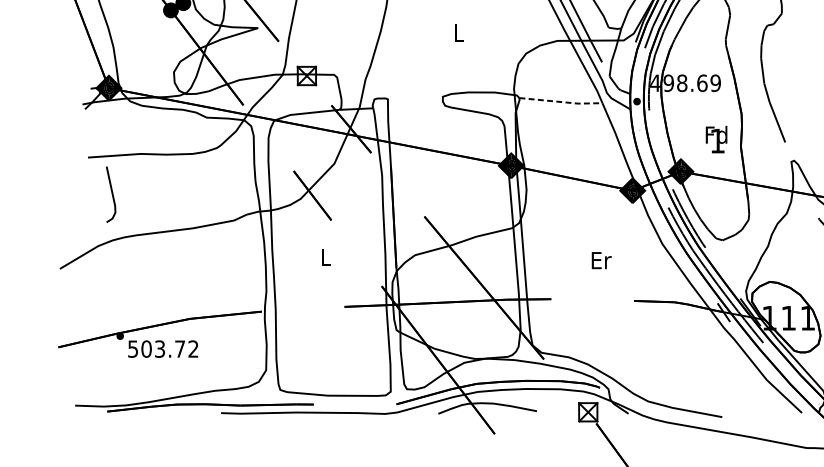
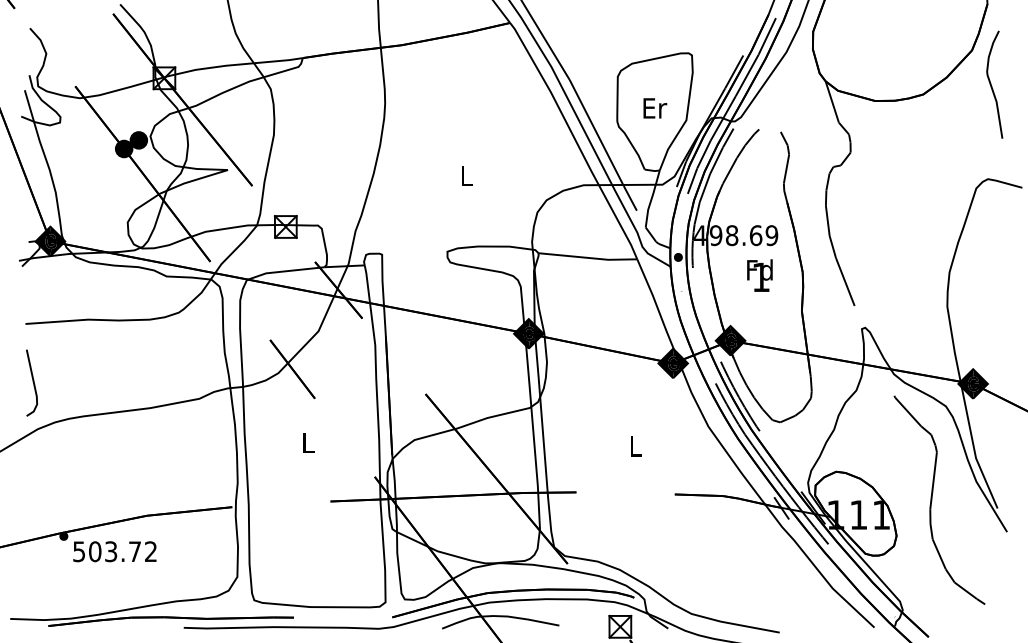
line: (561, 101) -> (588, 257), dashed -> solid
text: (716, 139) -> (759, 275), moved
line: (111, 194) -> (32, 382), moved
text: (601, 260) -> (636, 446), Er -> L

